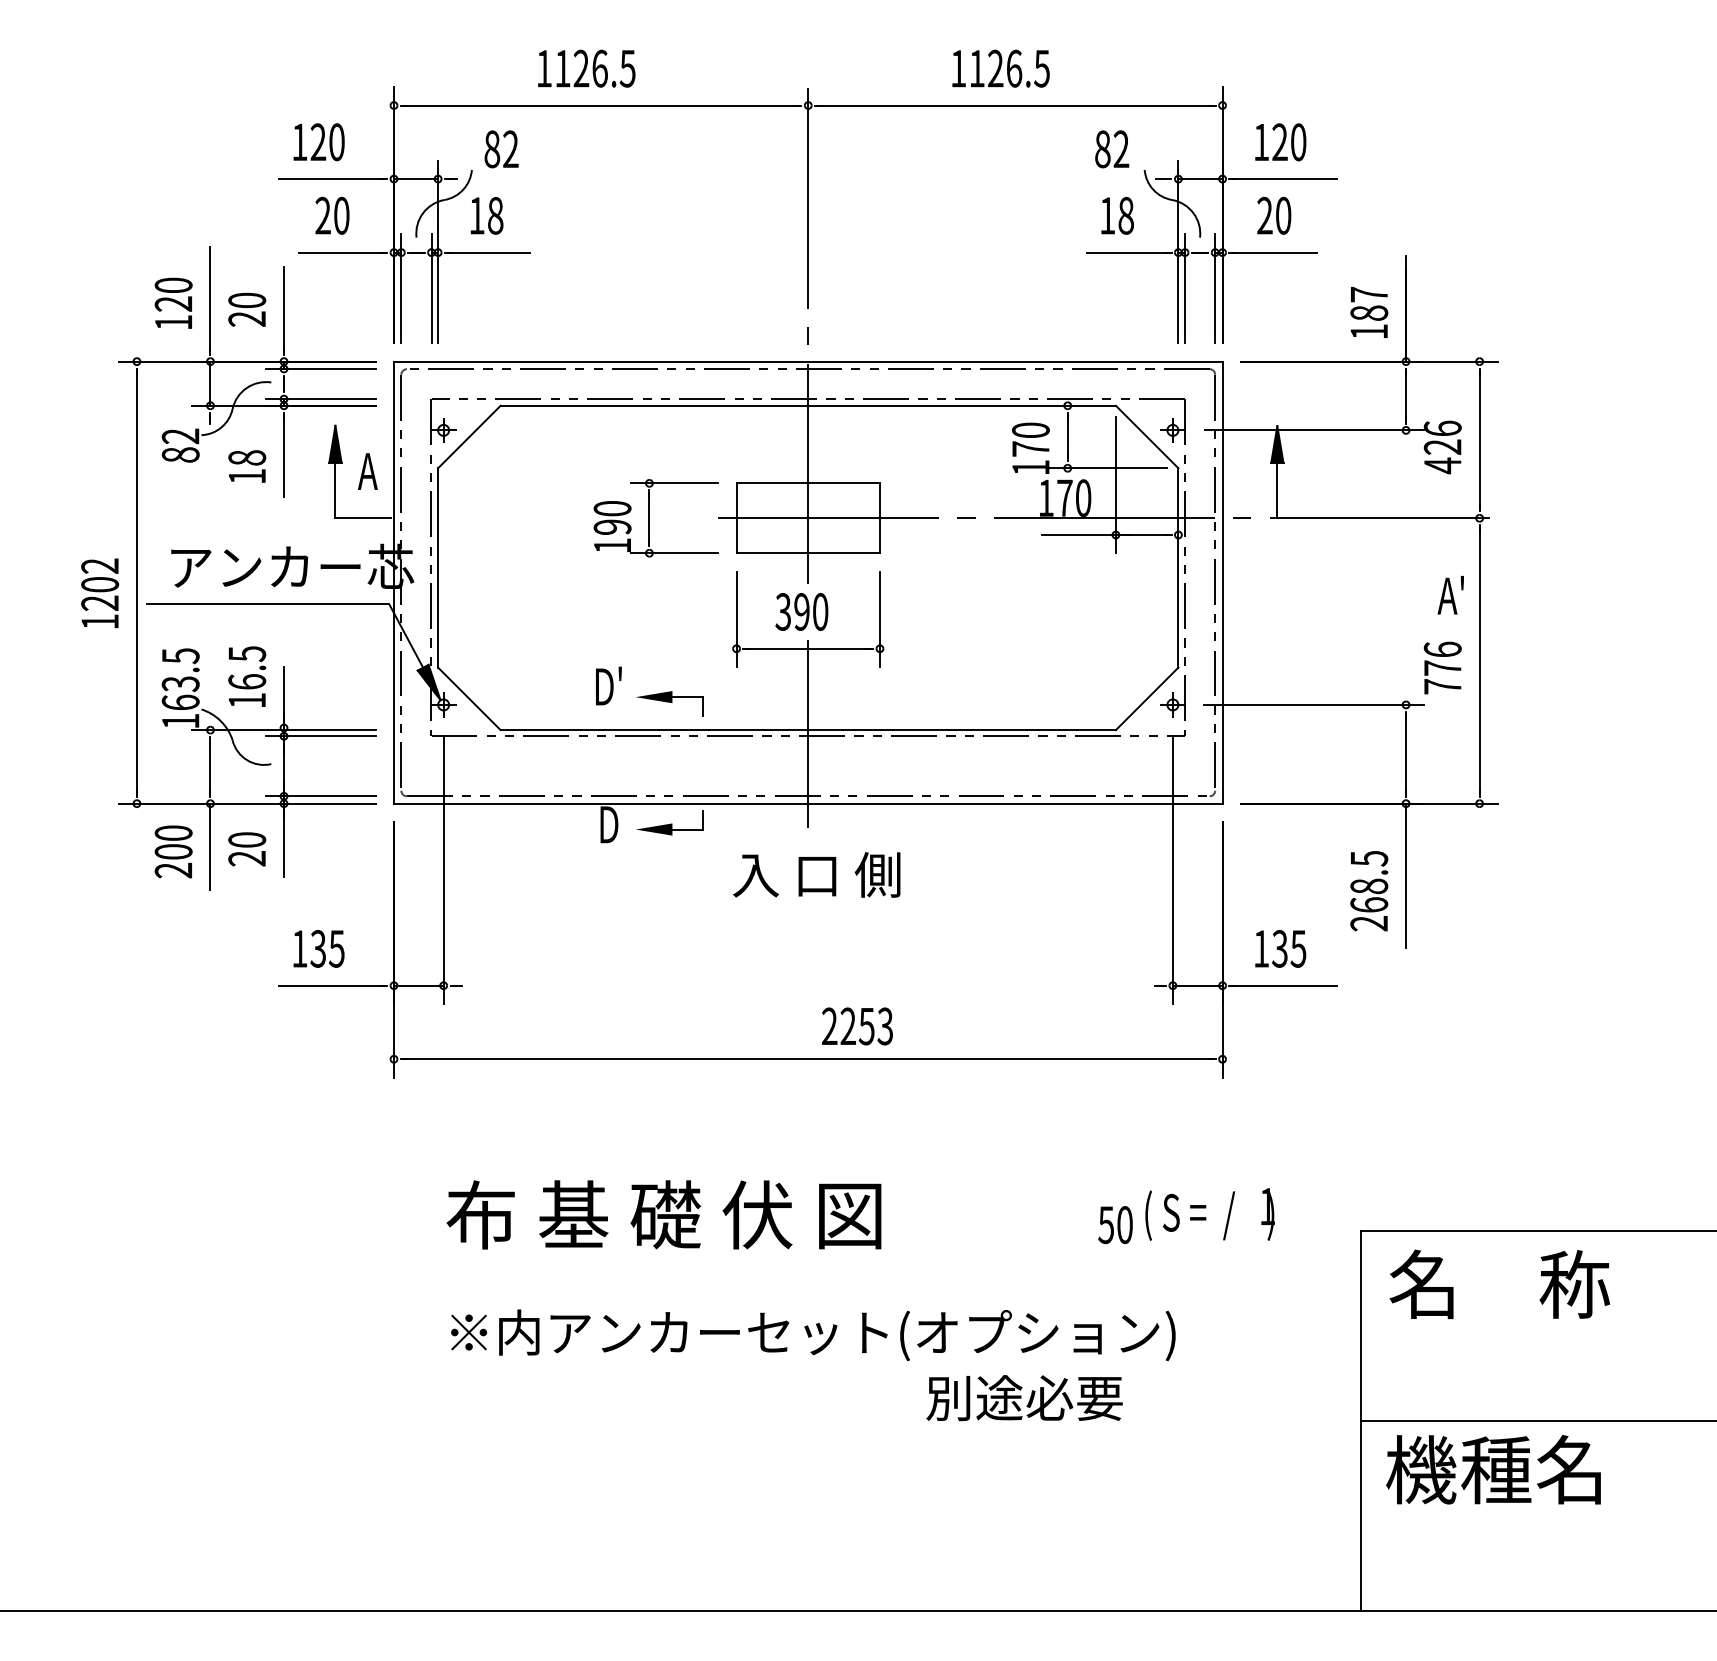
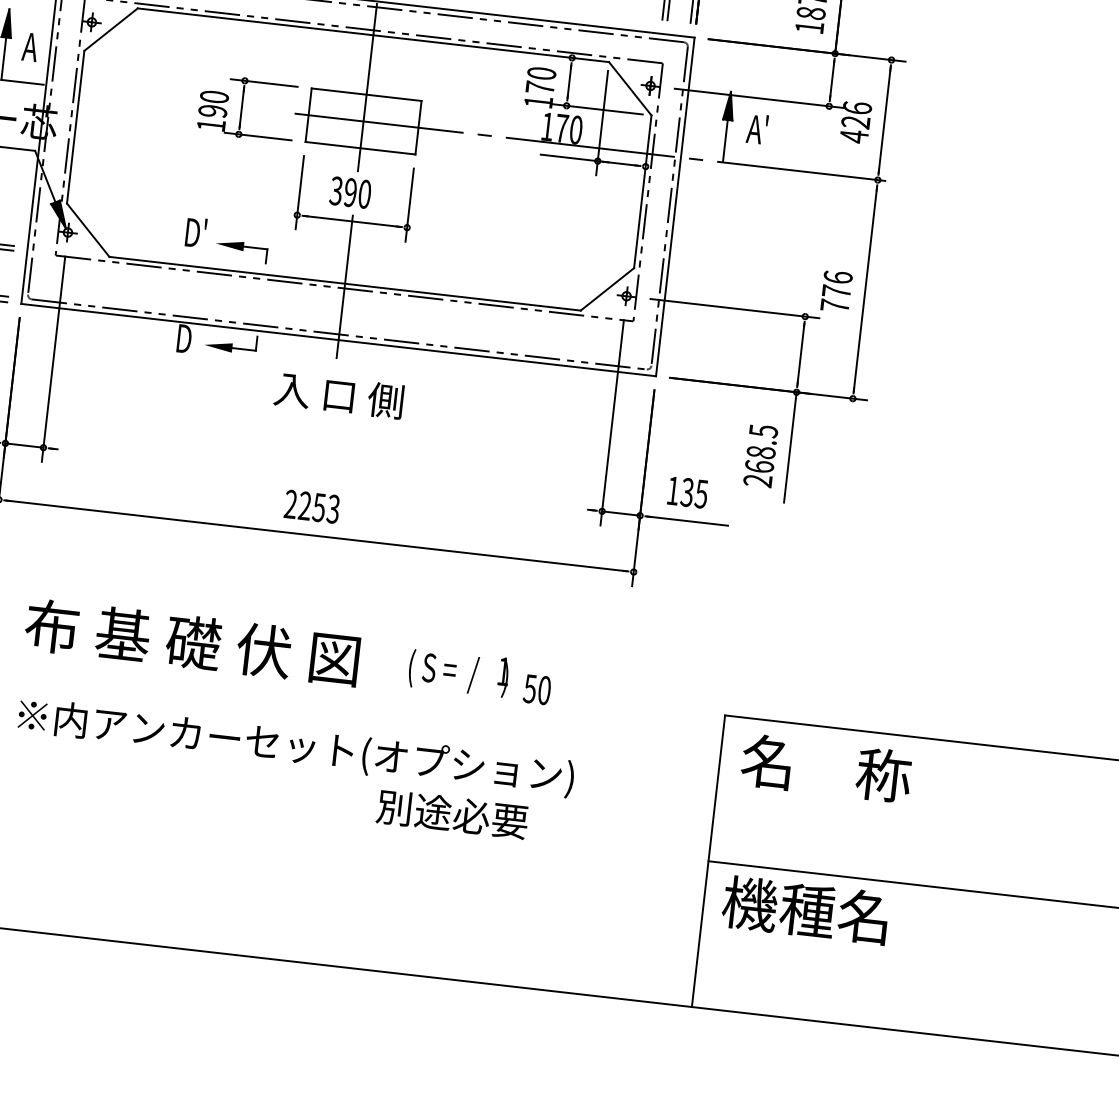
text: (1450, 595) -> (757, 129), moved
text: (857, 1026) -> (312, 506), moved
text: (1209, 1214) -> (458, 672), moved

